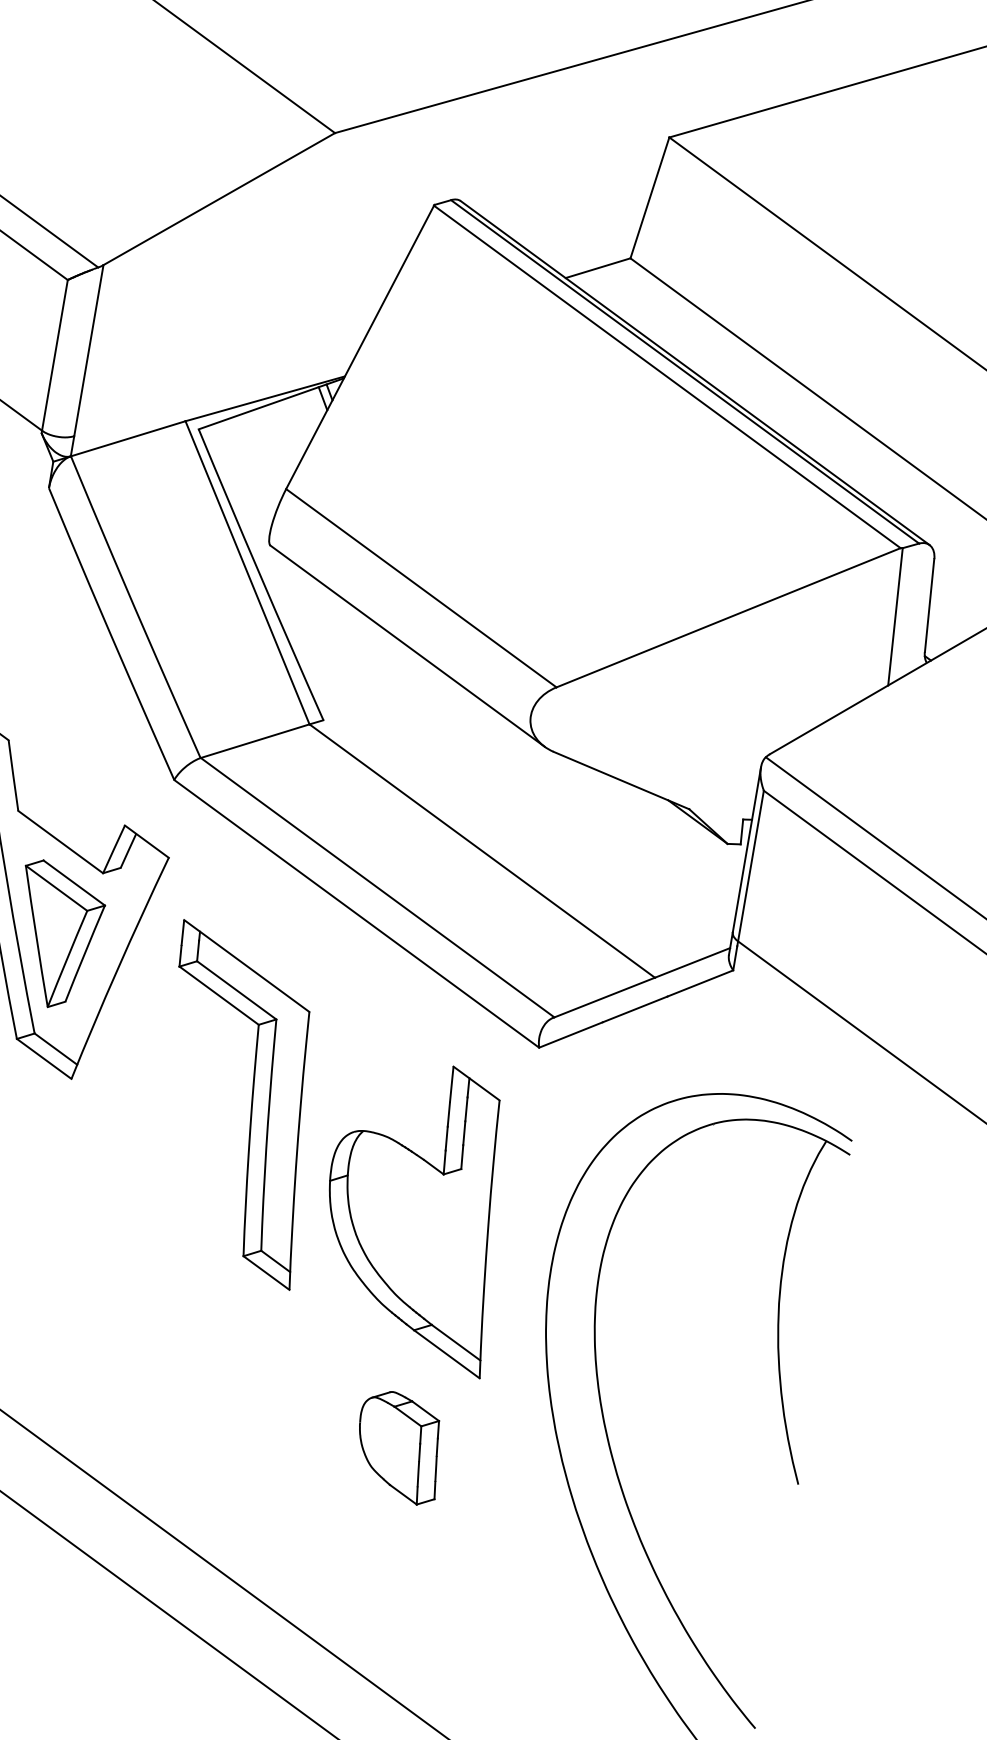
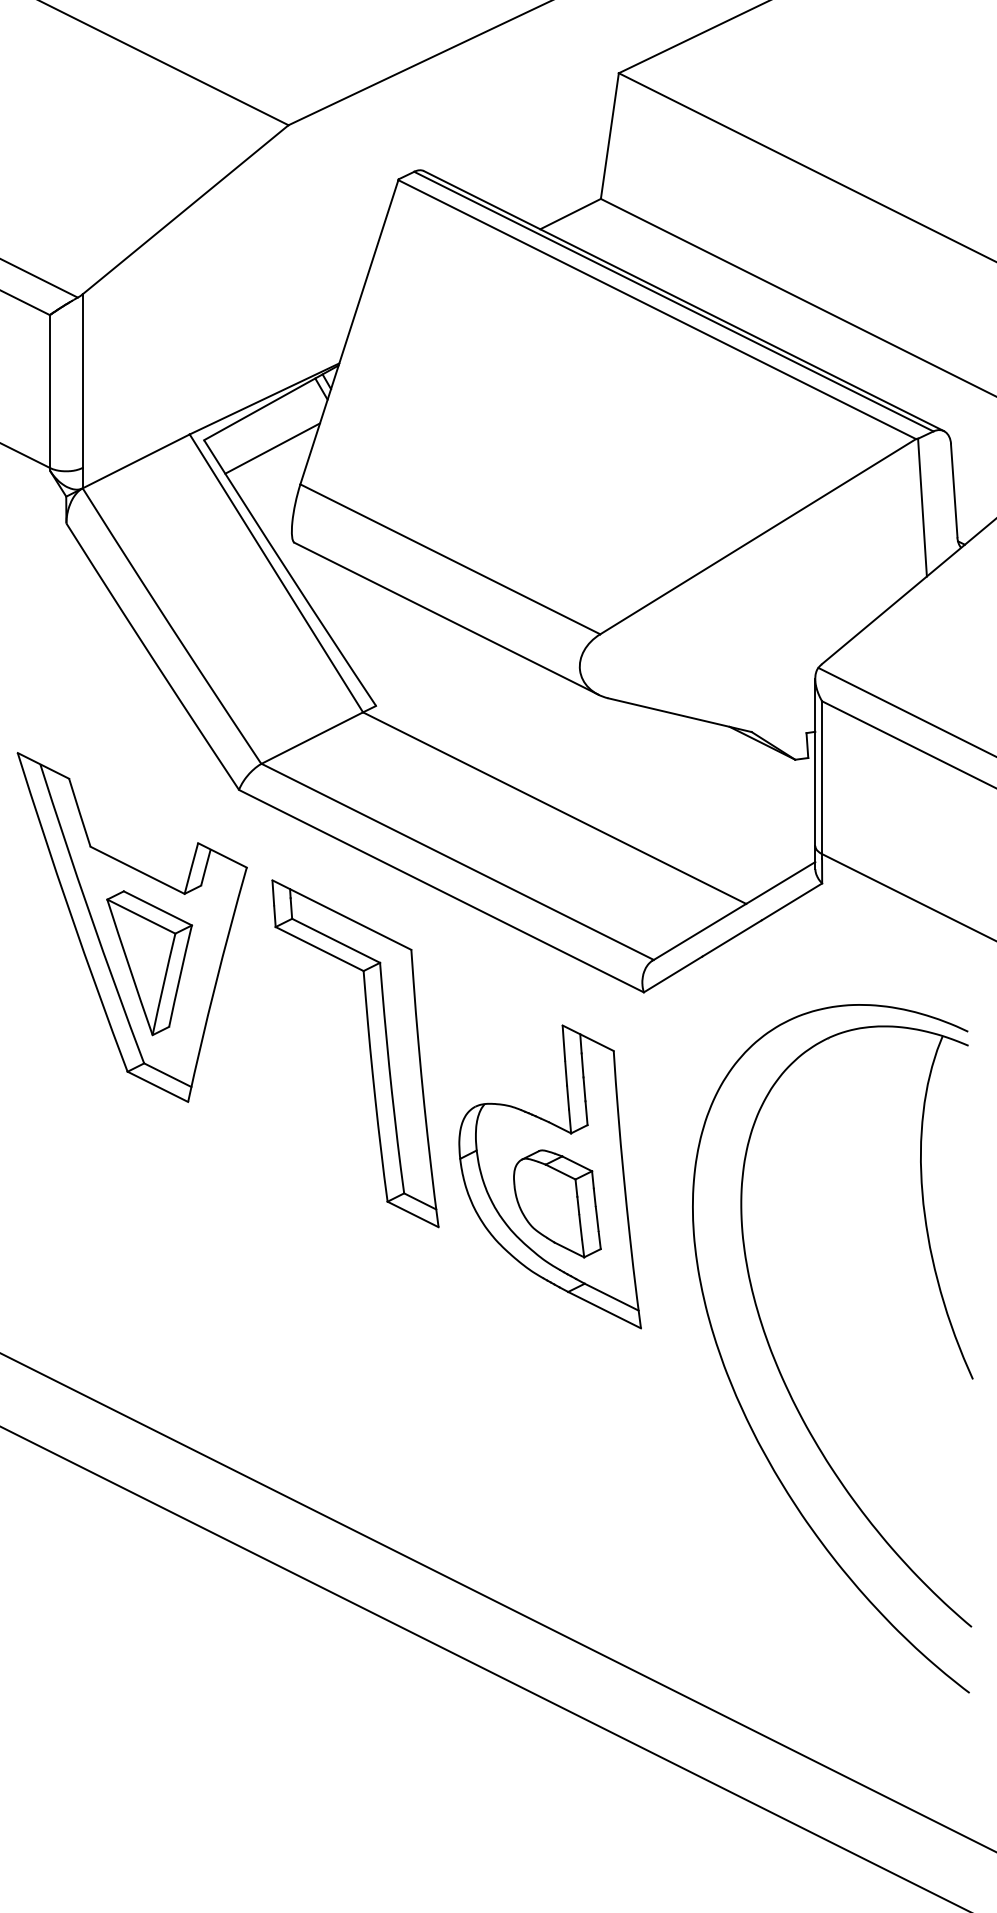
line: (264, 449) -> (272, 448), added
part: (250, 1107) -> (369, 1053), moved
part: (399, 1446) -> (557, 1203), moved

